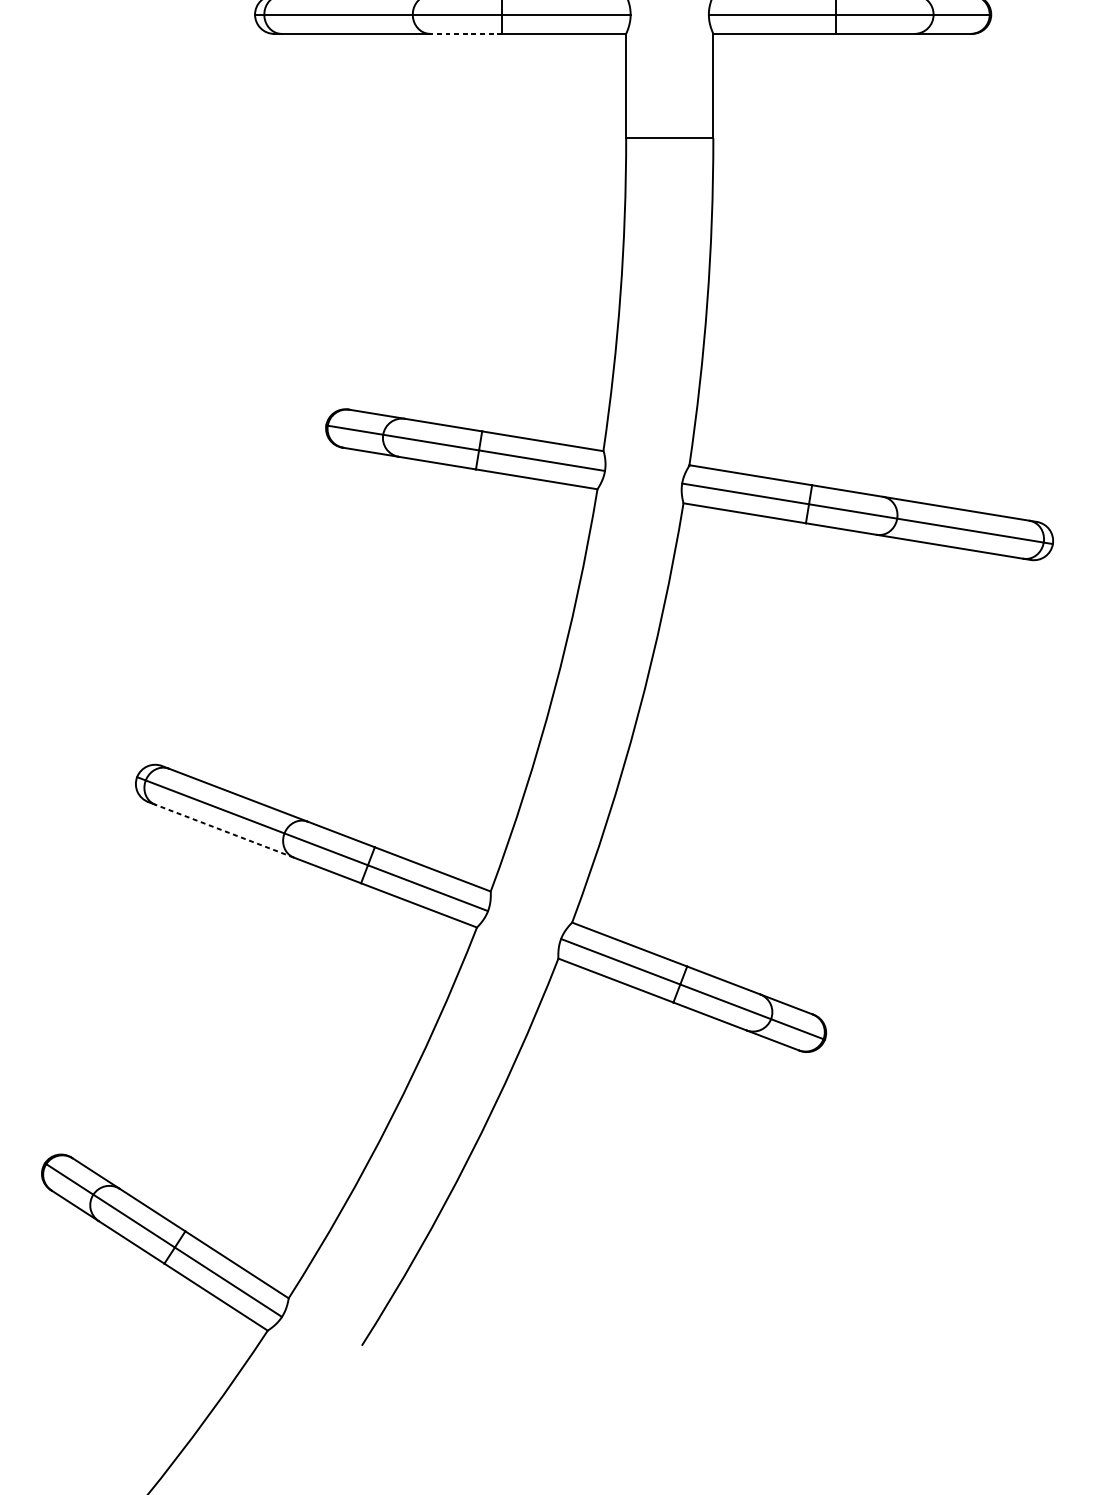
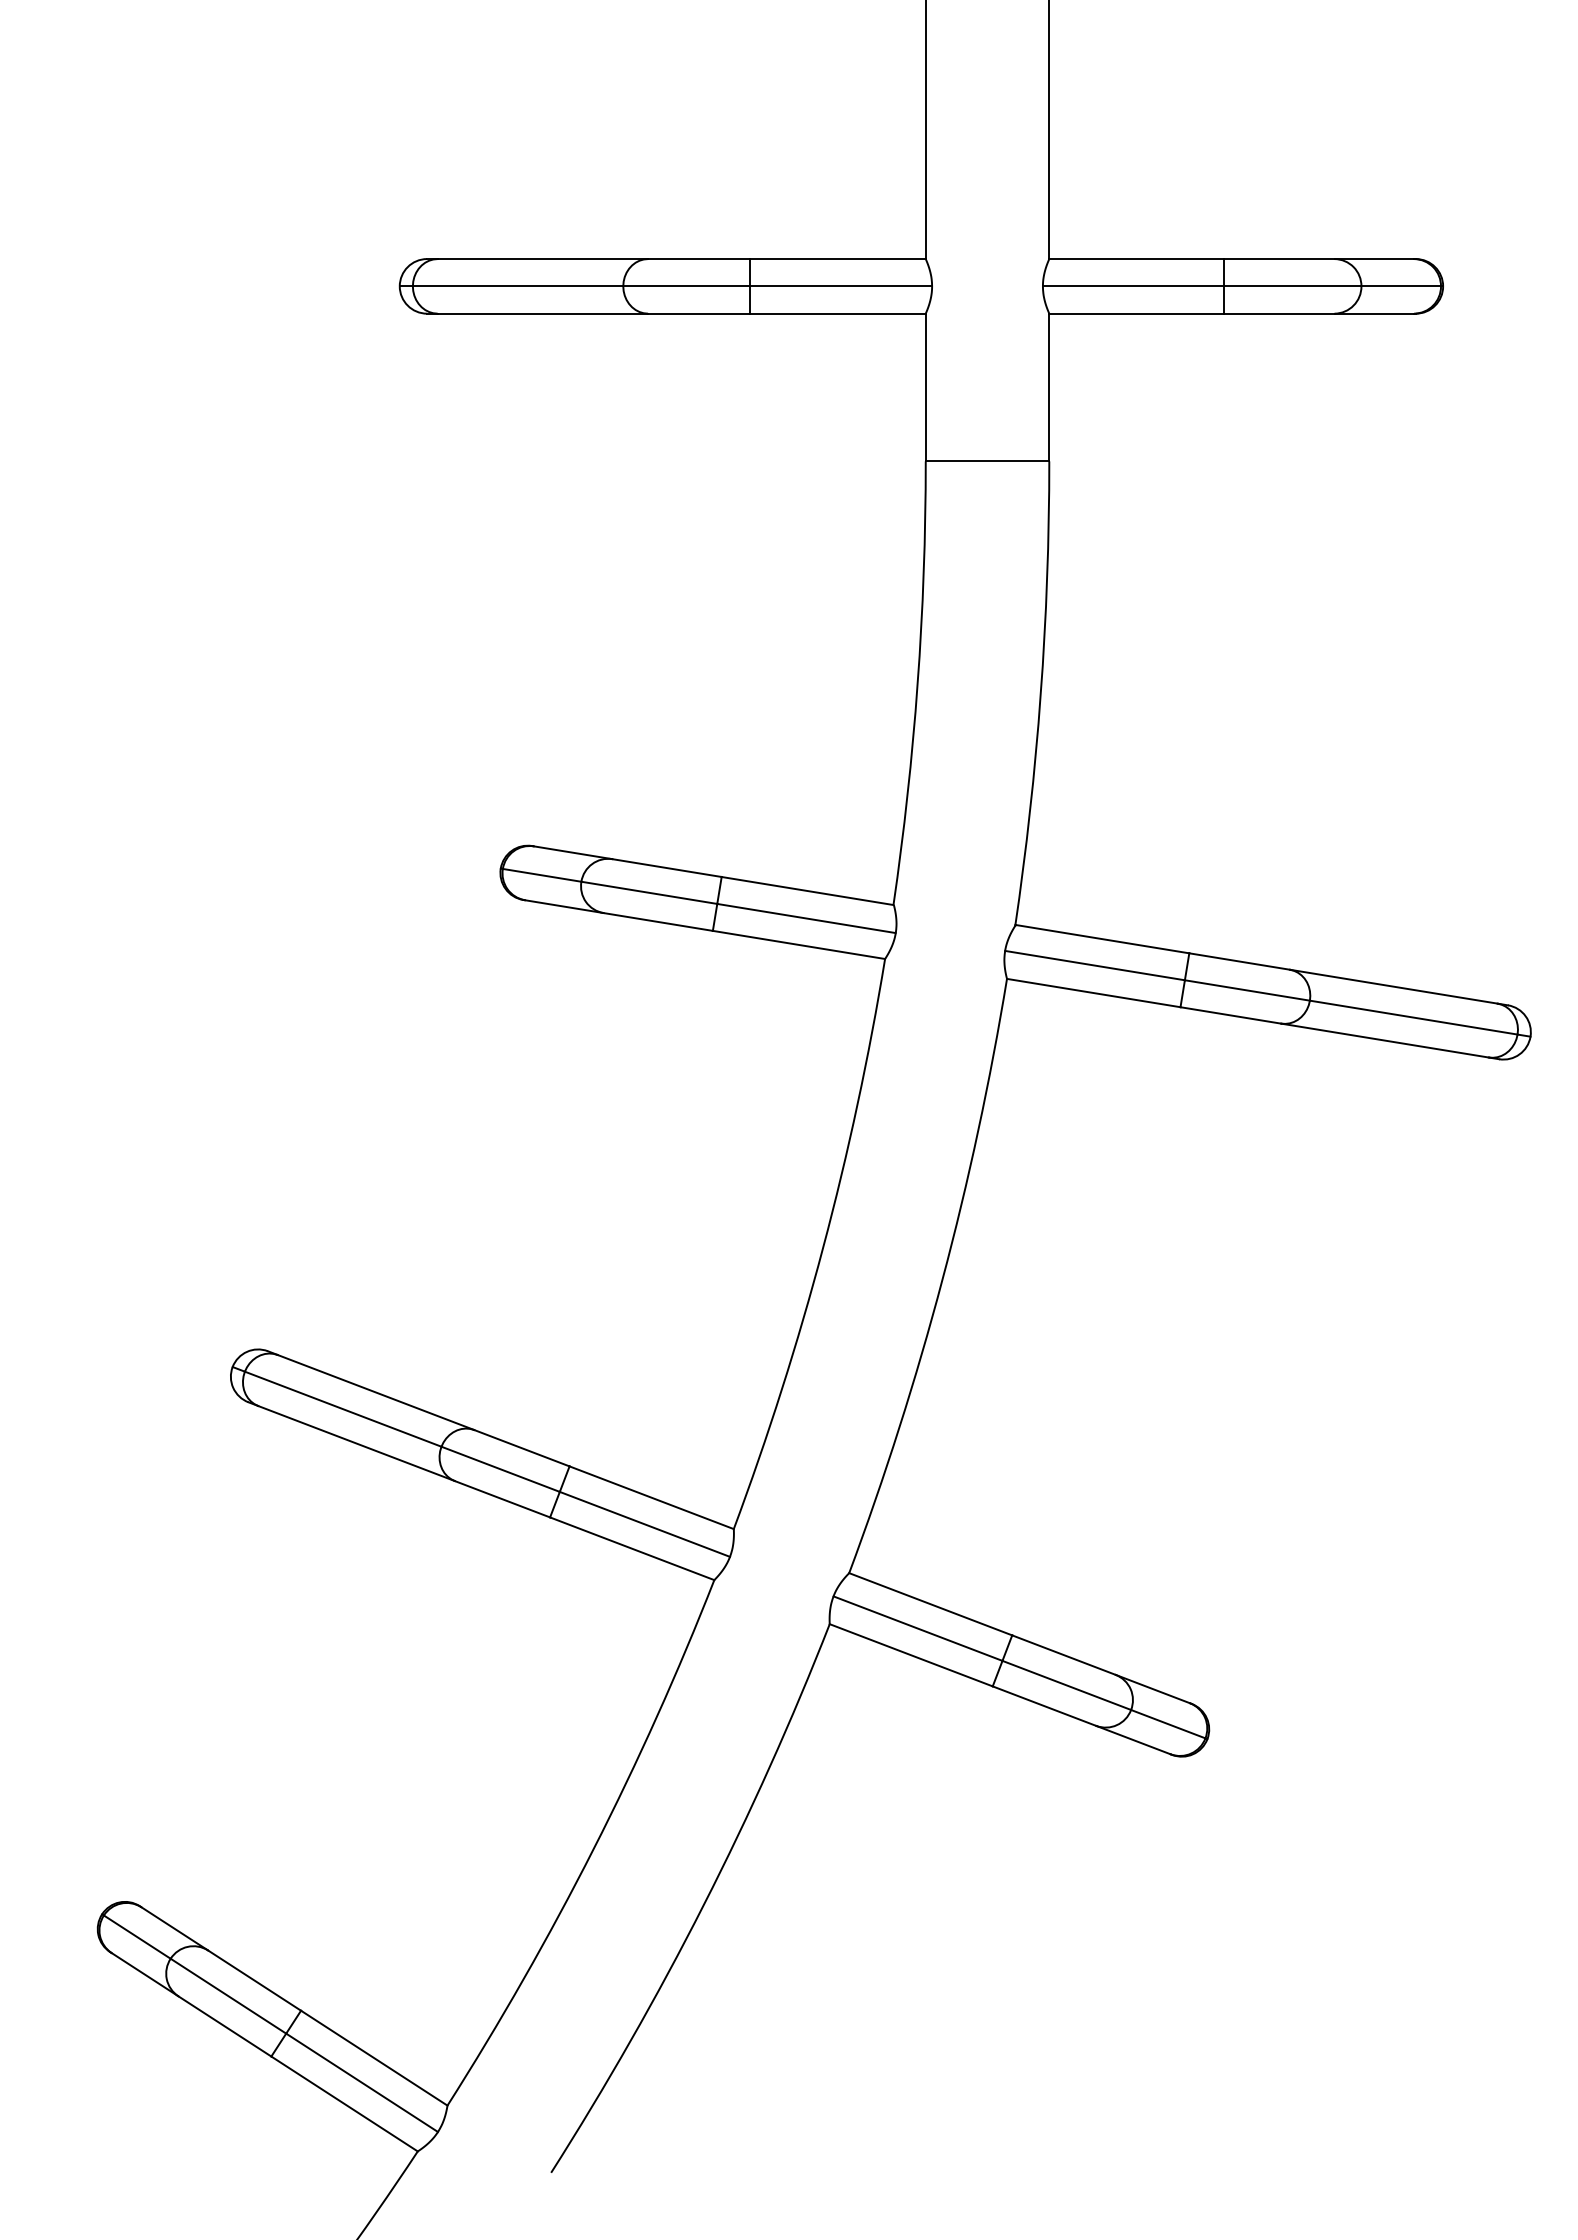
line: (466, 33) -> (699, 313), dashed -> solid
line: (224, 831) -> (356, 1443), dashed -> solid

